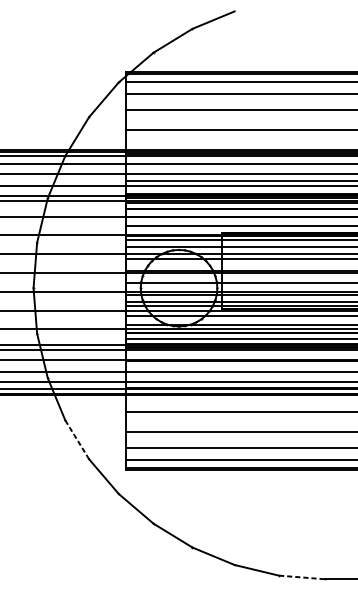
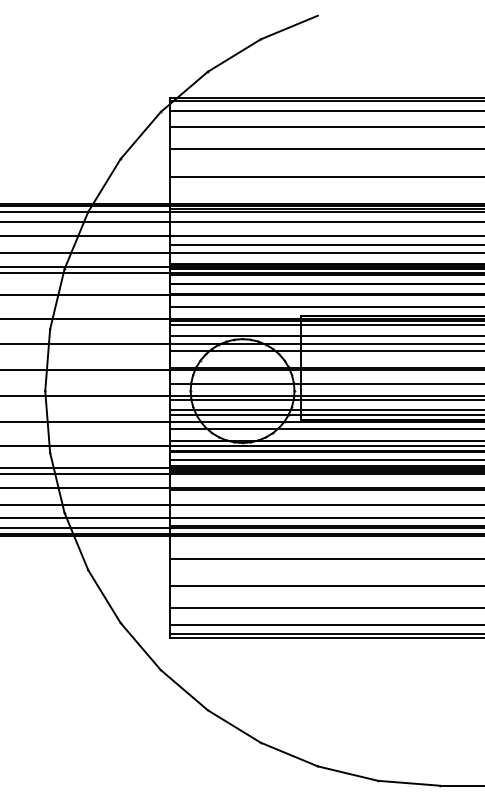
line: (77, 439) -> (104, 596), dashed -> solid
line: (302, 577) -> (409, 783), dashed -> solid

